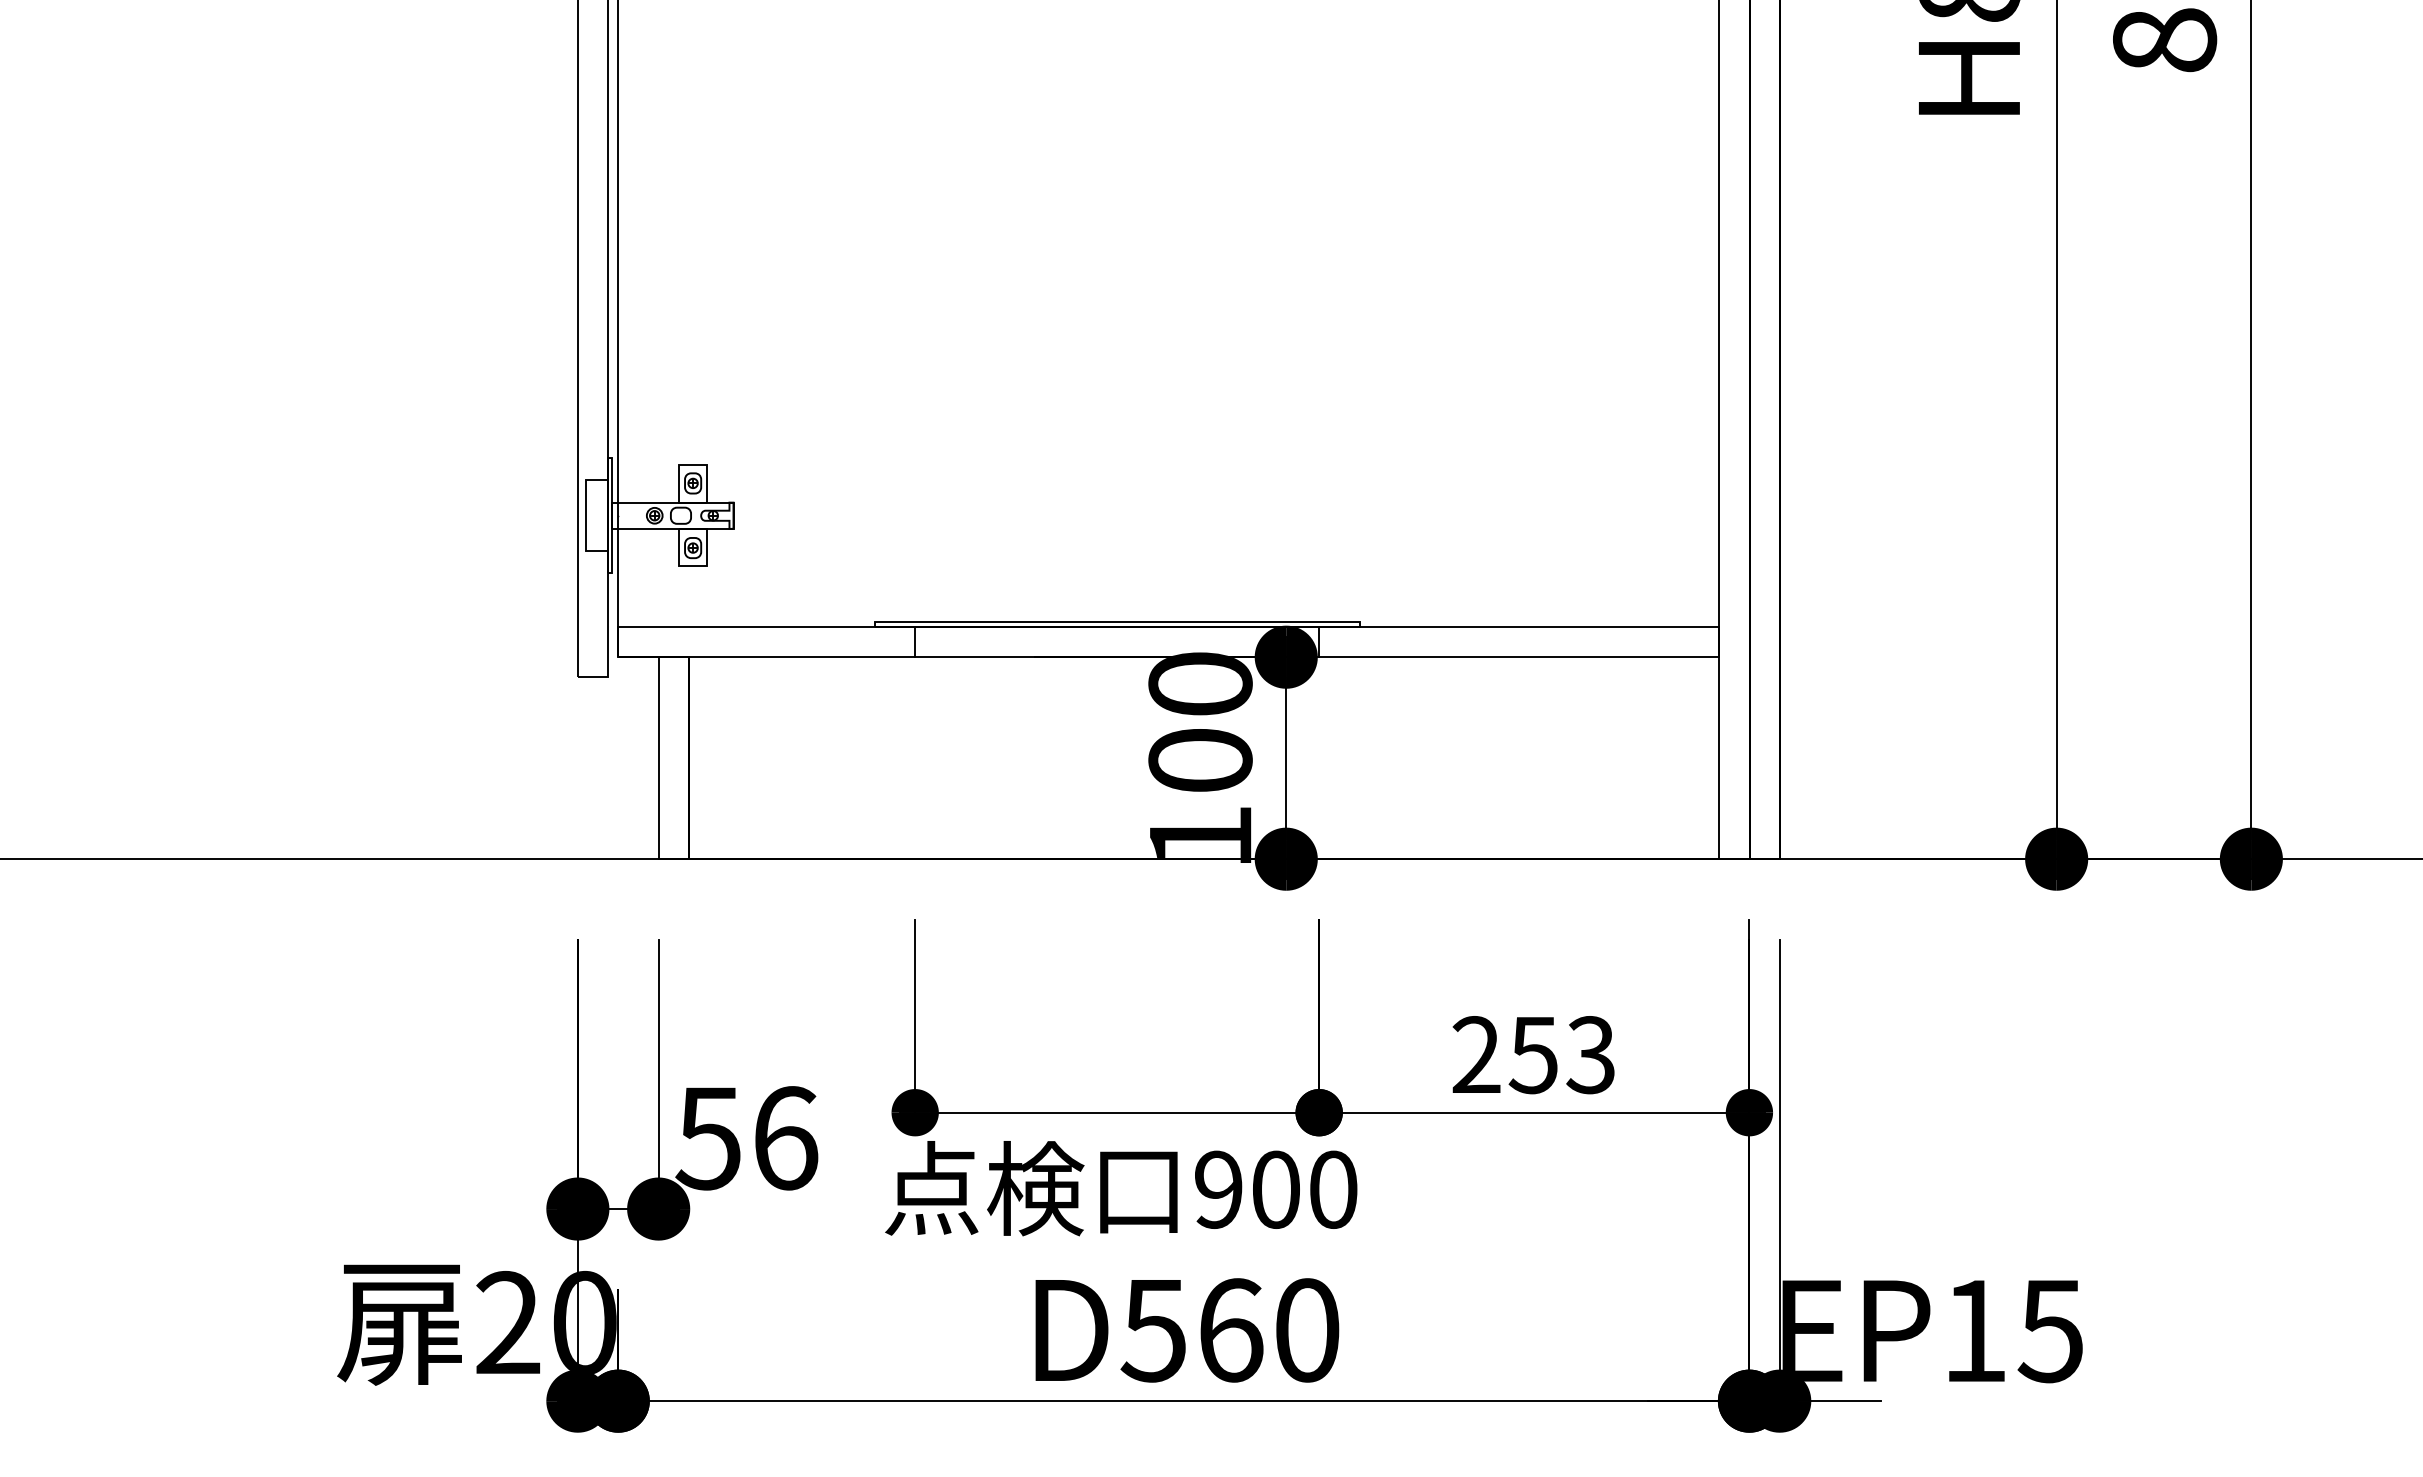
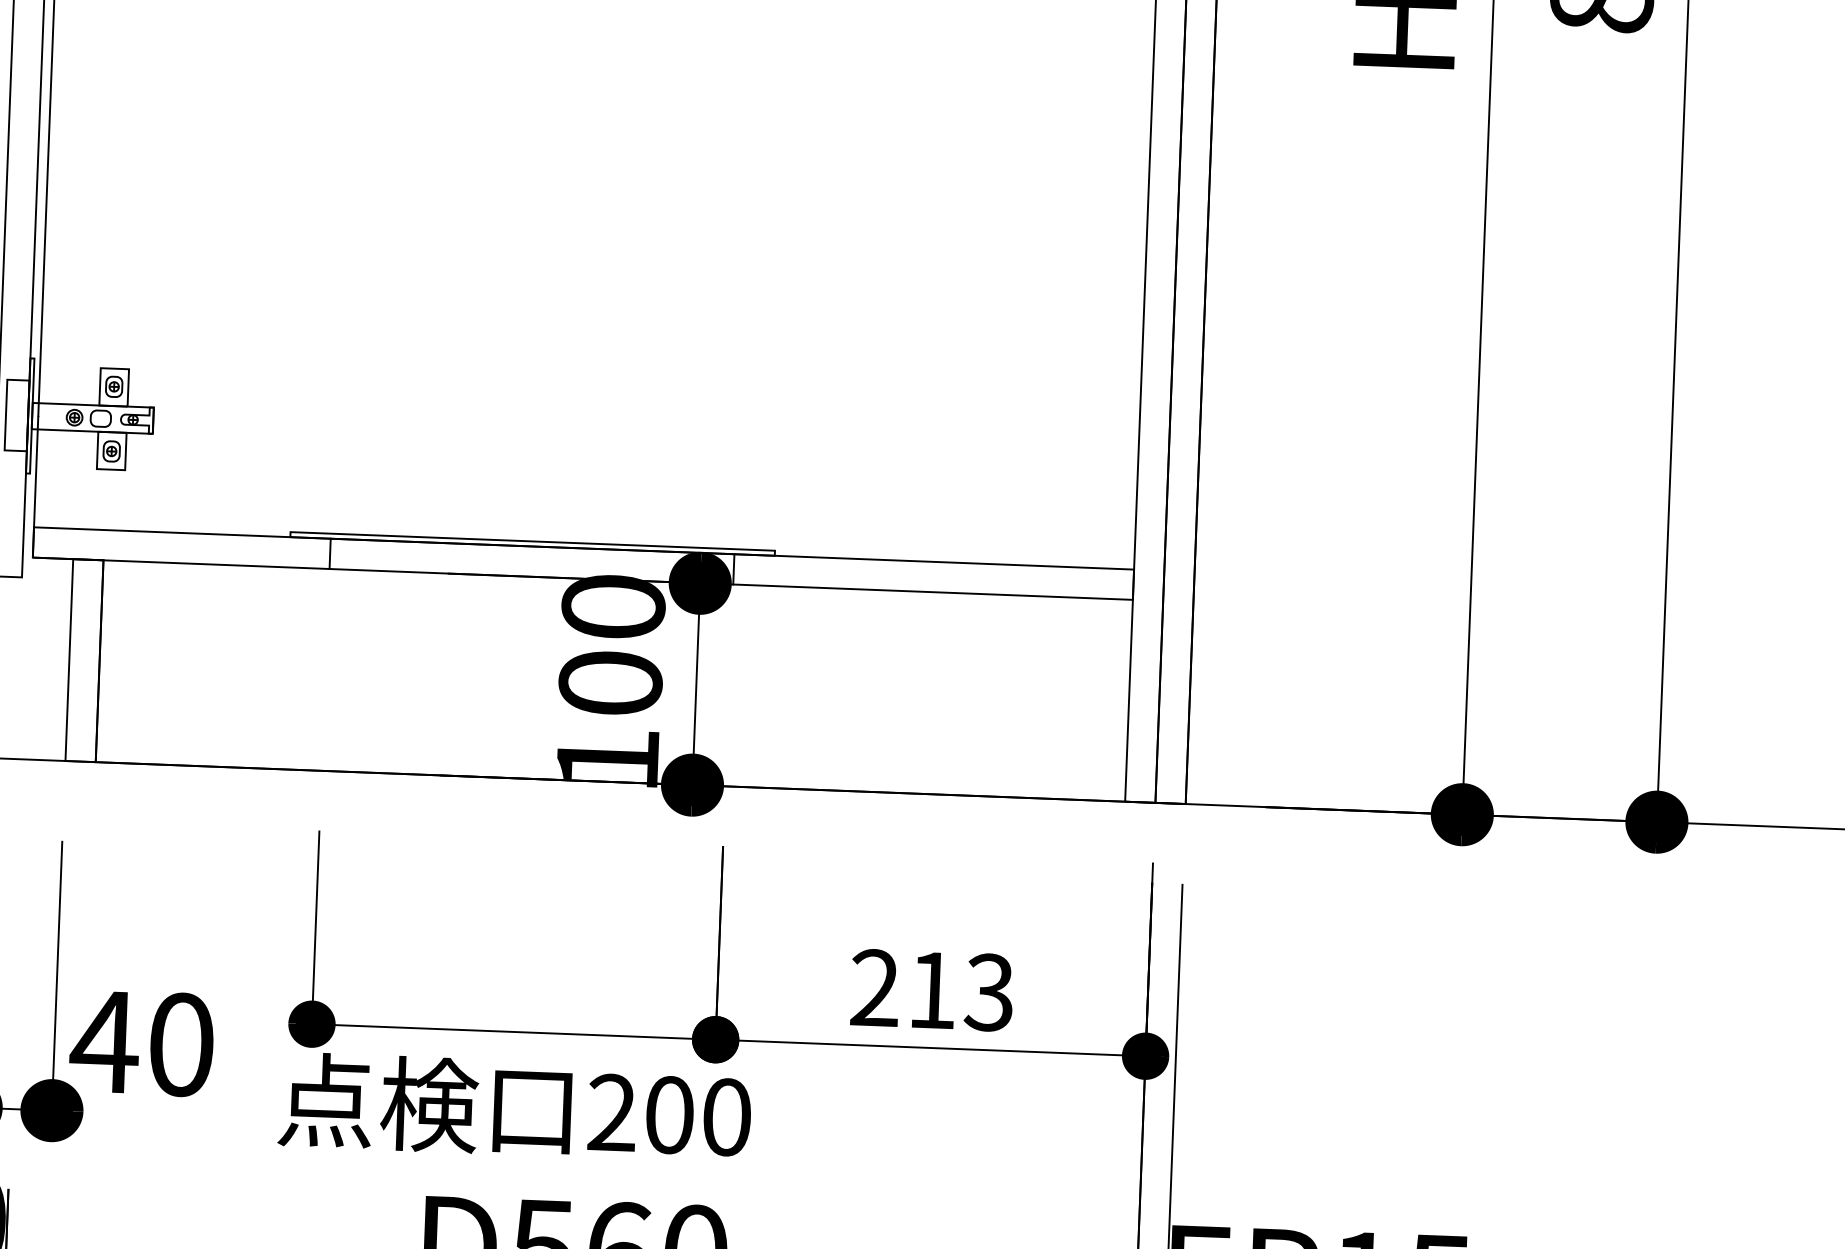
text: (1532, 1055) -> (931, 990), 253 -> 213
text: (746, 1138) -> (142, 1043), 56 -> 40
text: (1218, 1189) -> (612, 1112), 900 -> 200

